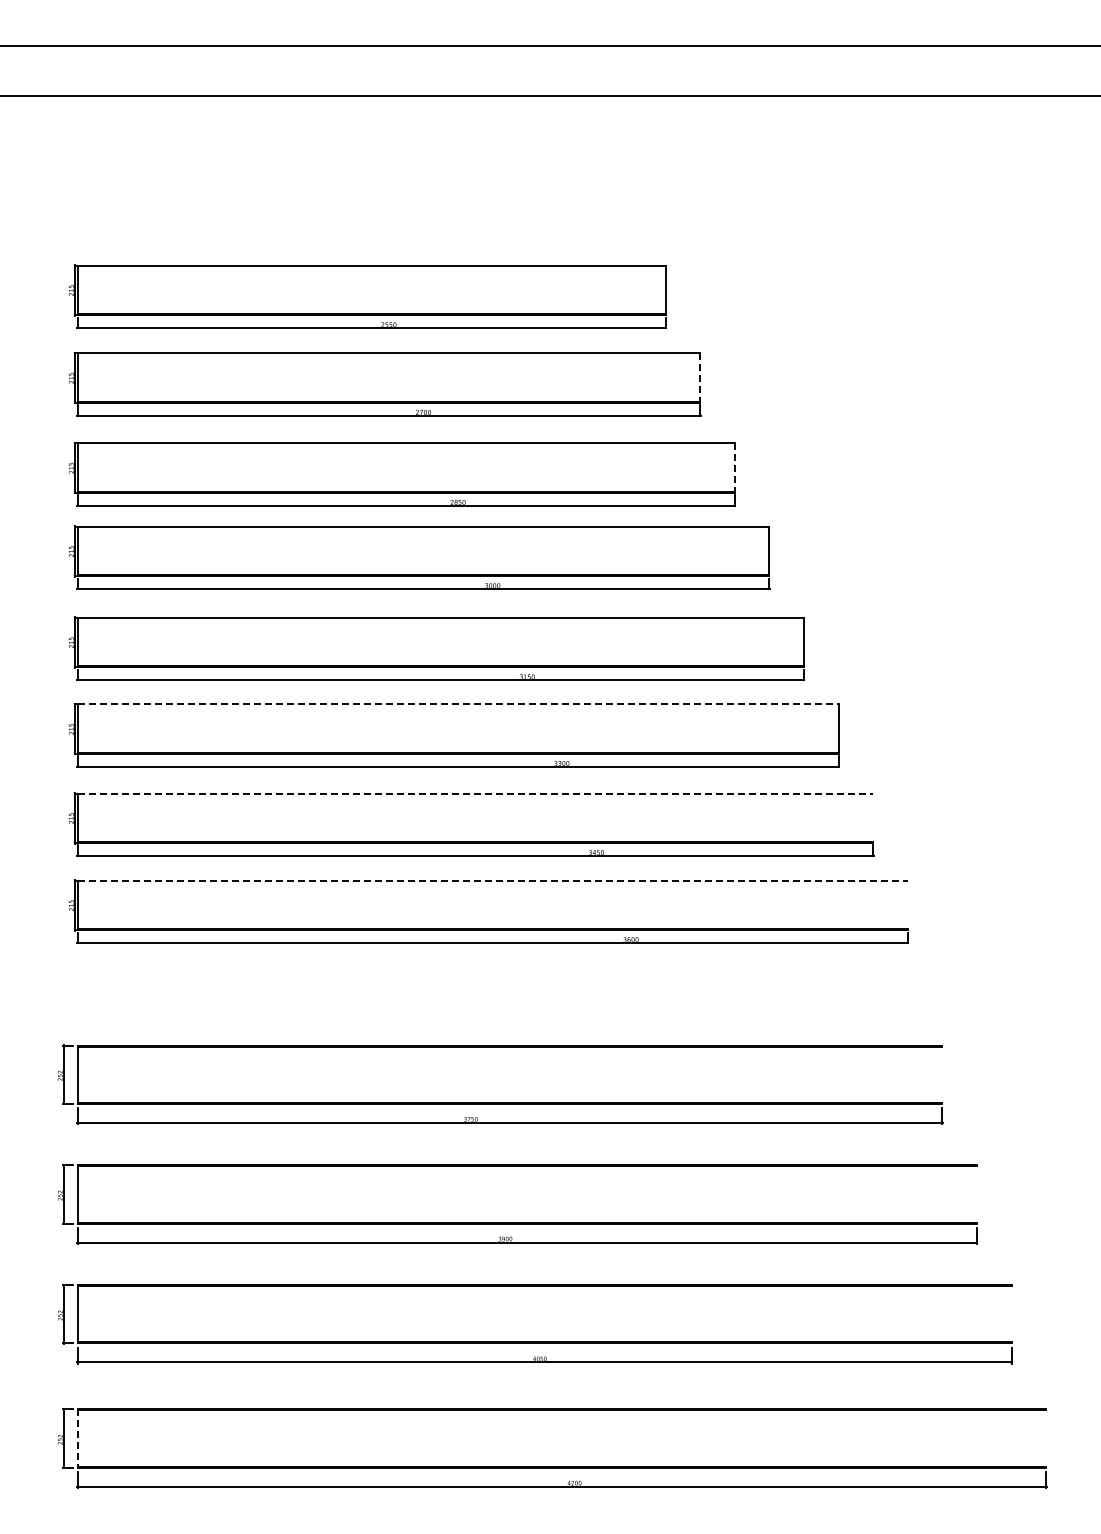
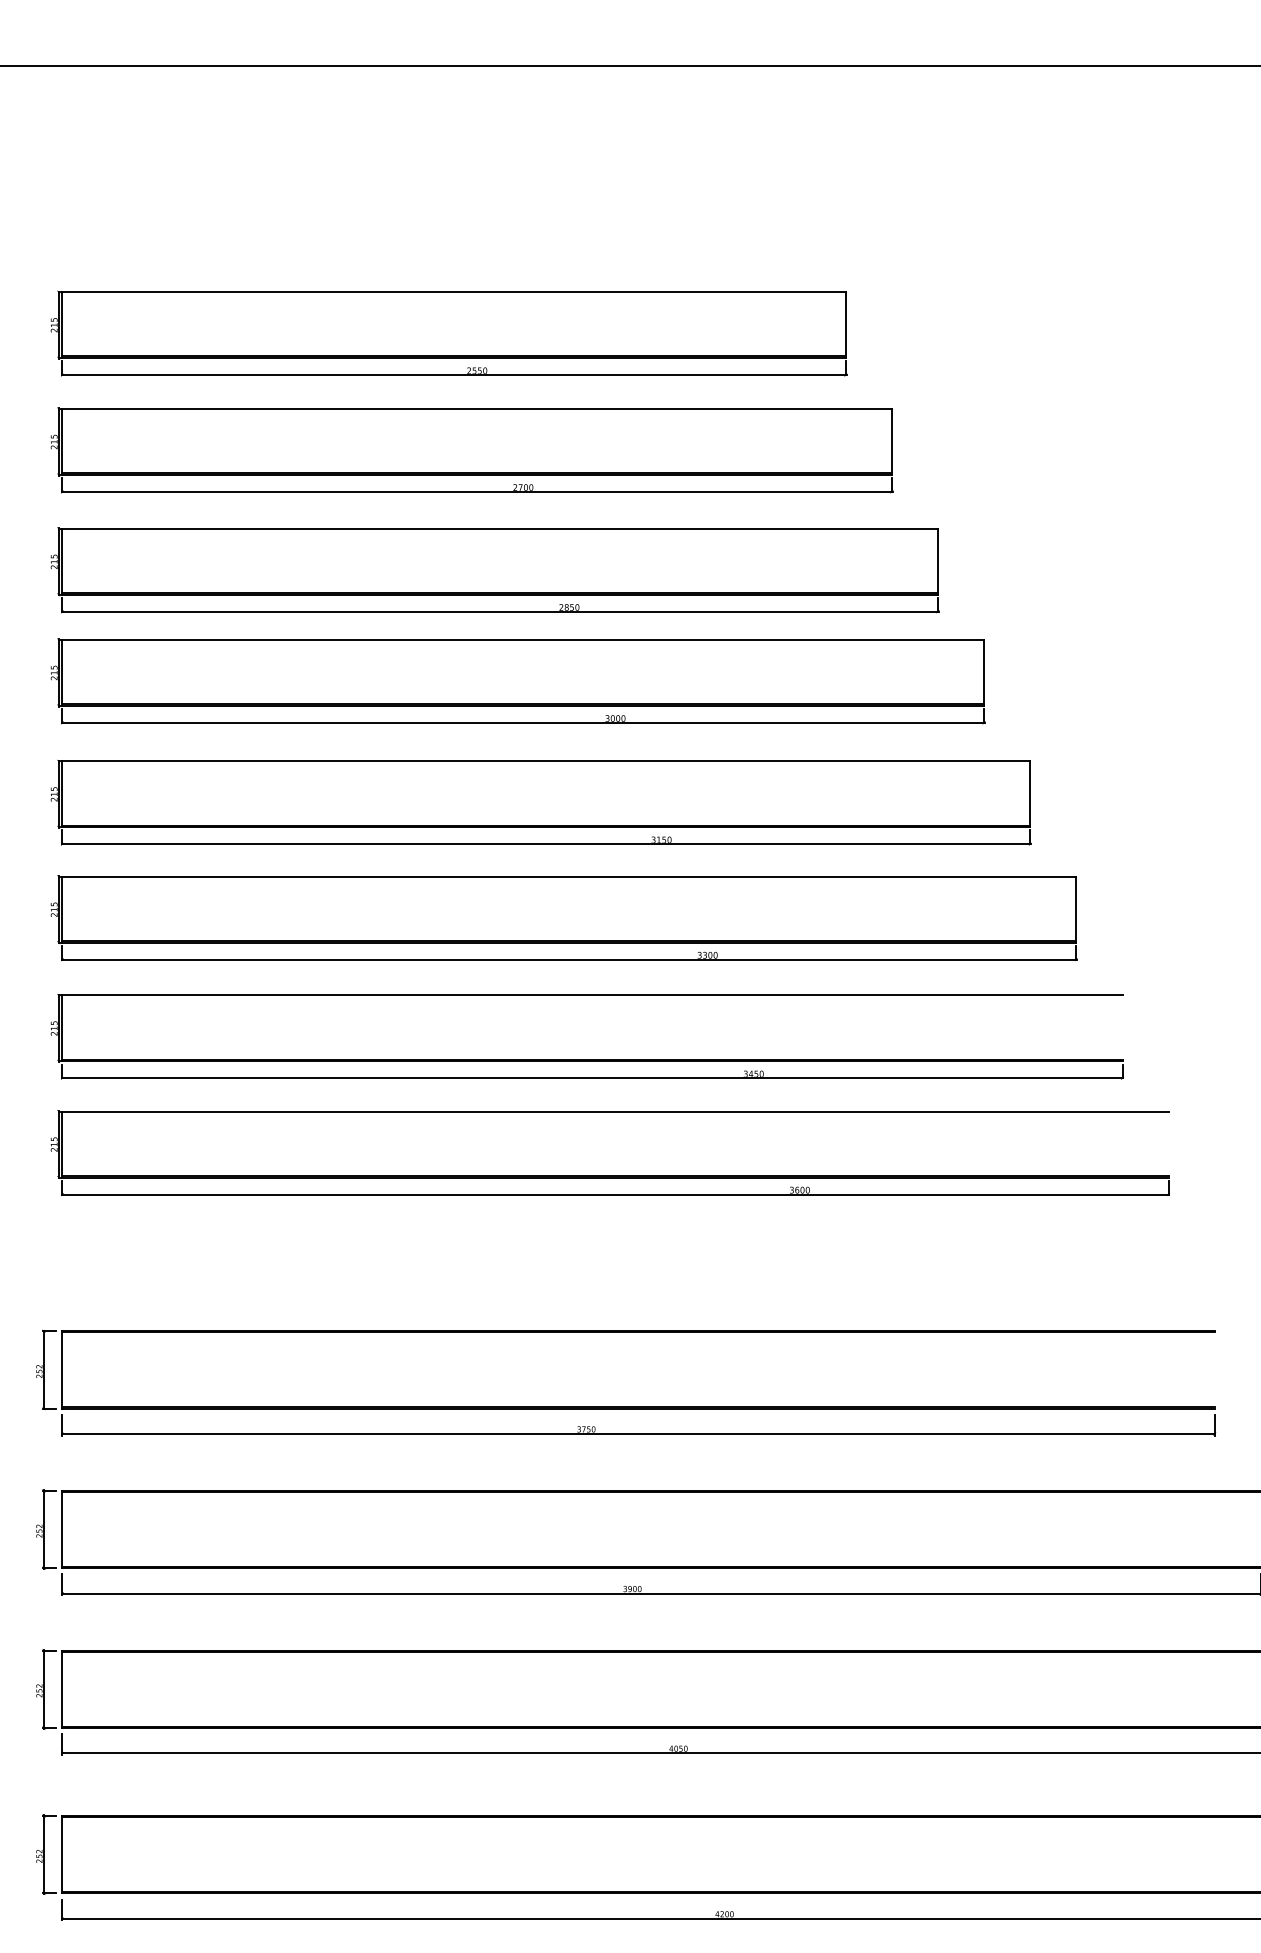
line: (700, 378) -> (892, 442), dashed -> solid
line: (734, 468) -> (937, 562), dashed -> solid
line: (458, 704) -> (569, 876), dashed -> solid
line: (475, 793) -> (592, 995), dashed -> solid
line: (493, 880) -> (616, 1111), dashed -> solid
line: (77, 1439) -> (62, 1856), dashed -> solid

